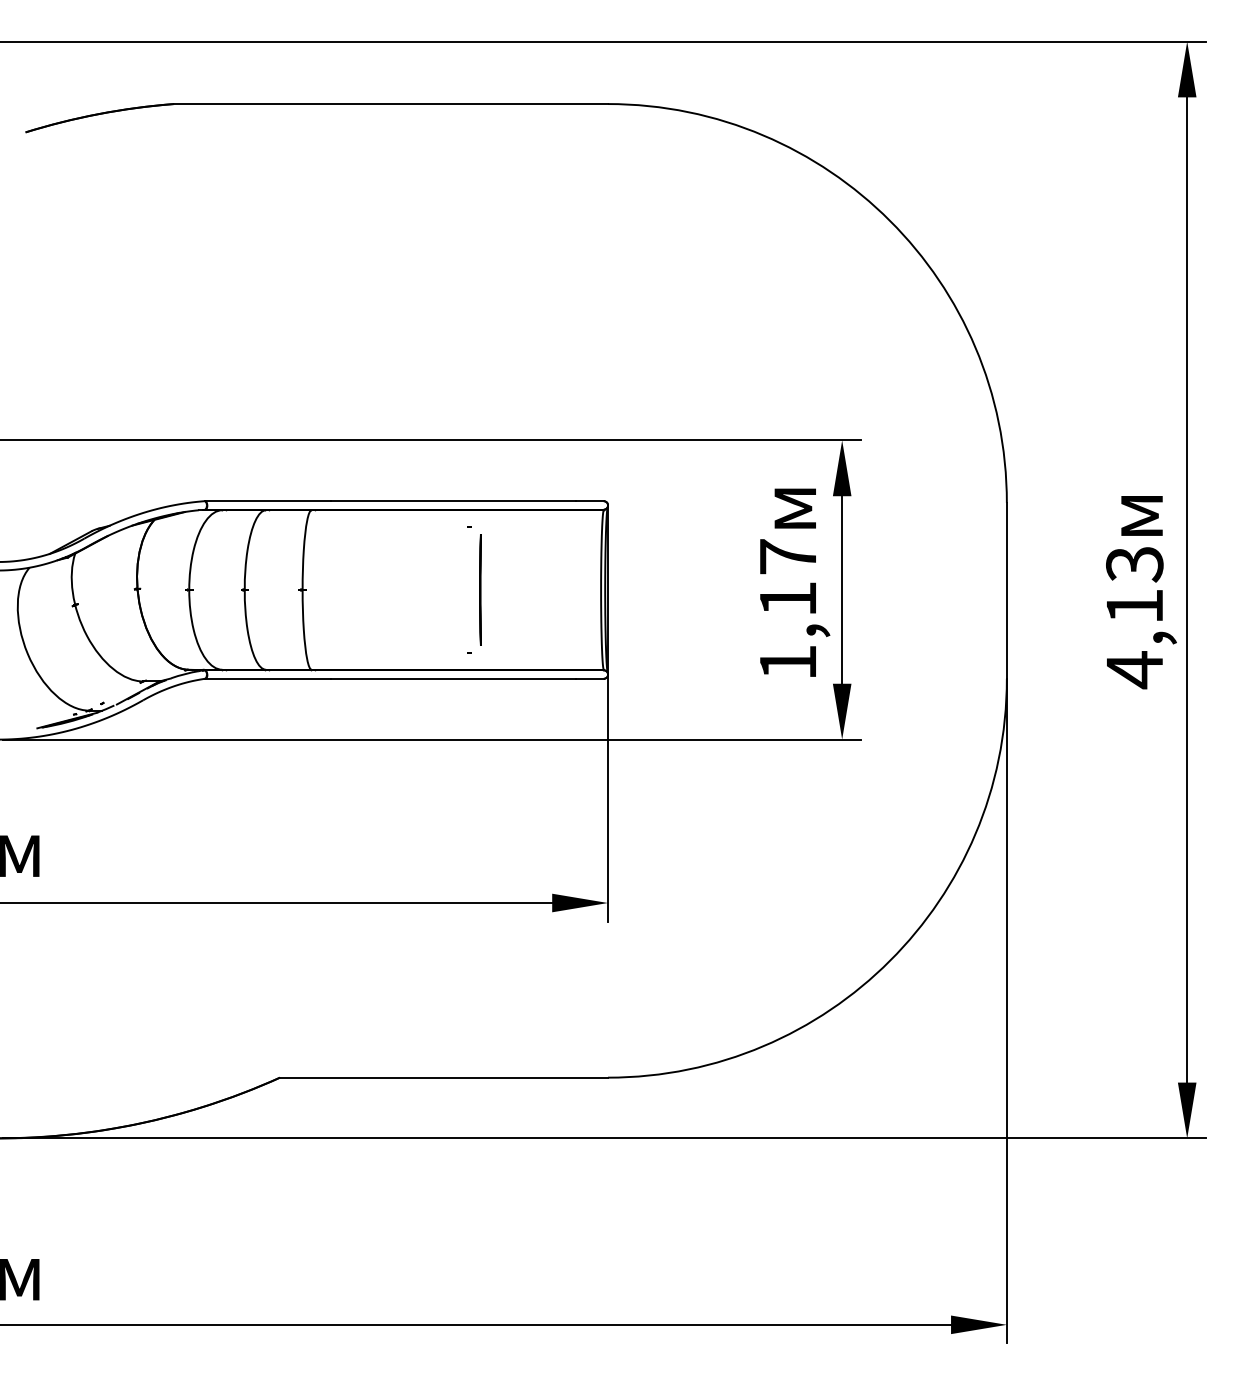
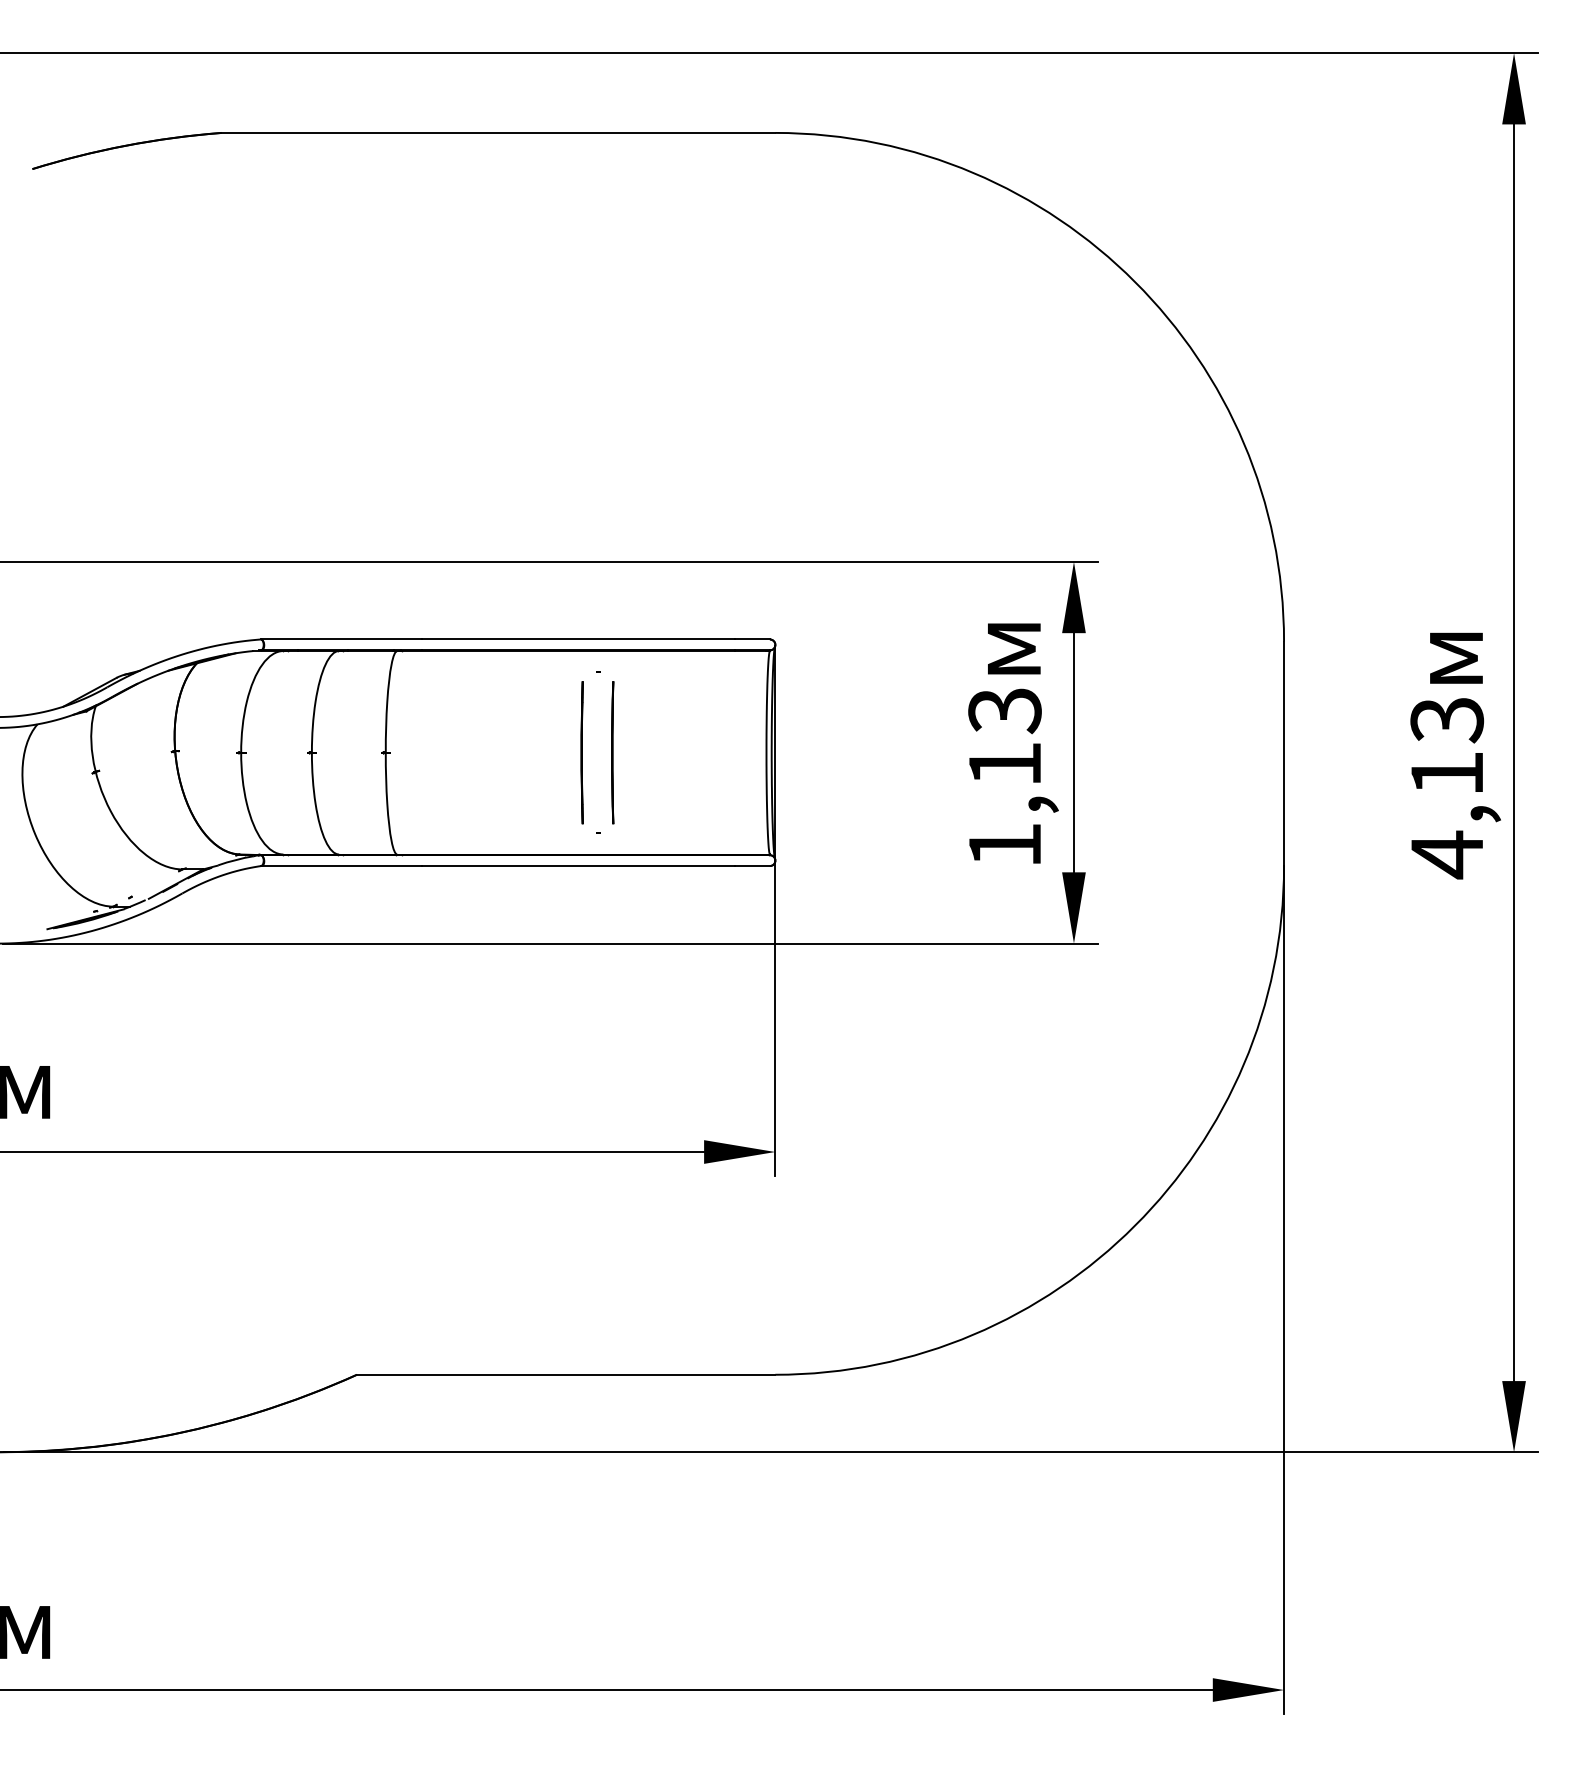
text: (787, 557) -> (1004, 711), 1,17 -> 1,13
line: (456, 589) -> (582, 752), added

